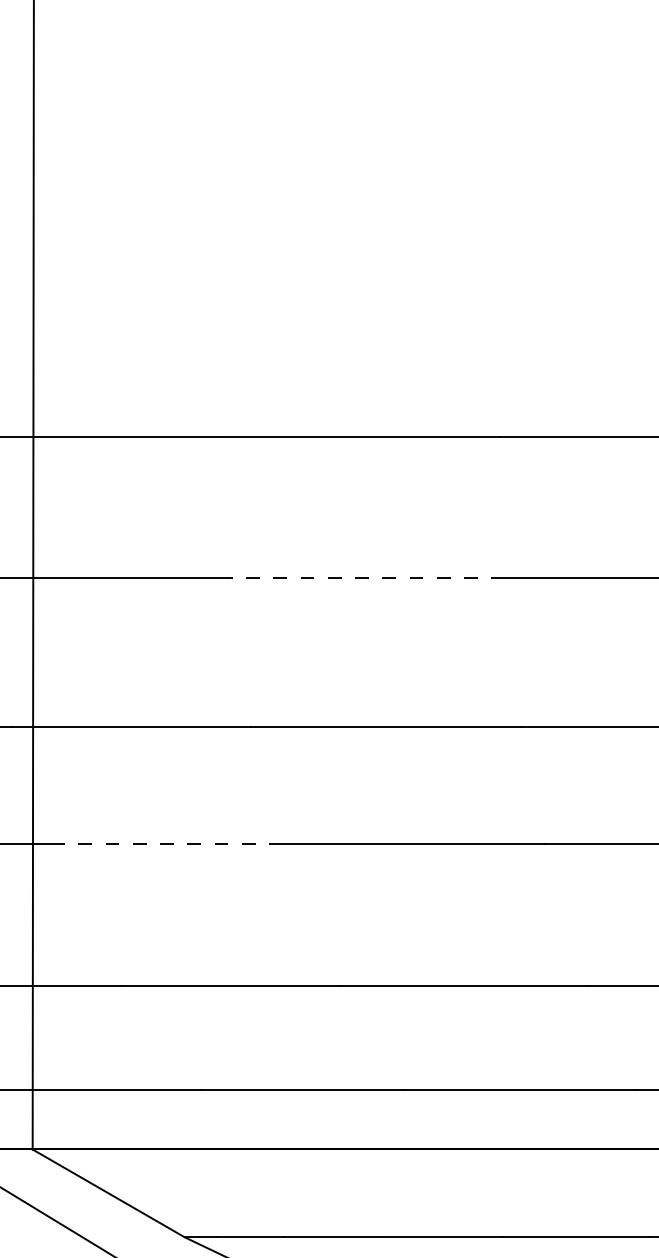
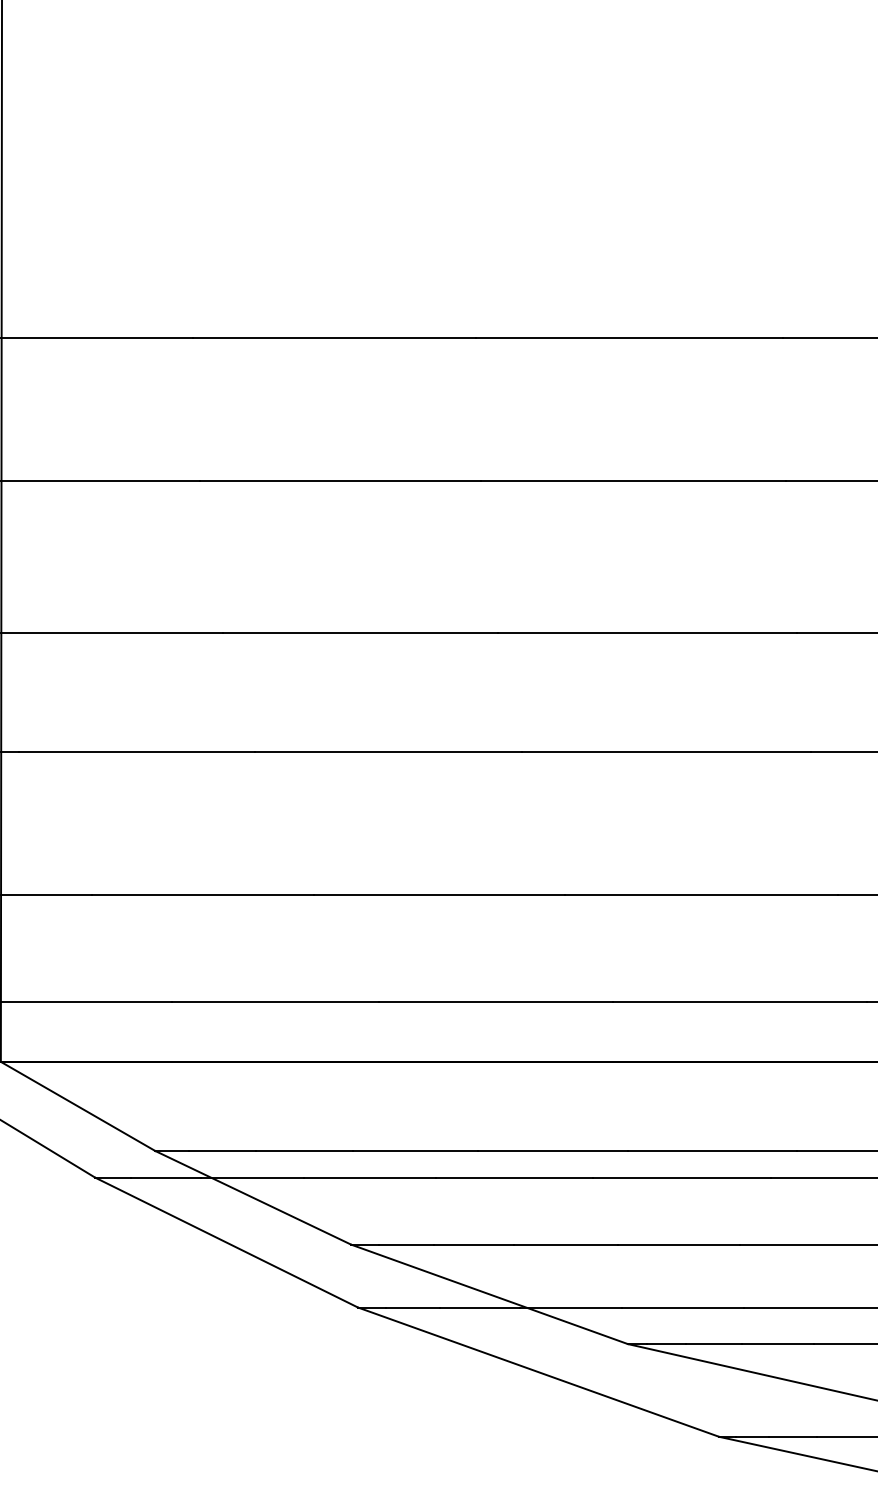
line: (366, 578) -> (340, 481), dashed -> solid
line: (167, 844) -> (137, 751), dashed -> solid

